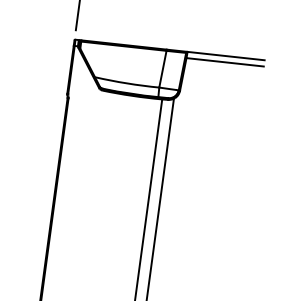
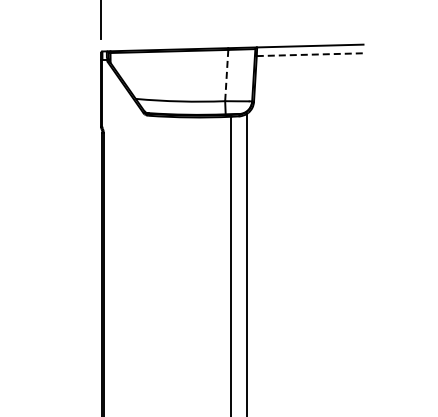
line: (225, 62) -> (310, 54), solid -> dashed
line: (162, 69) -> (226, 75), solid -> dashed

